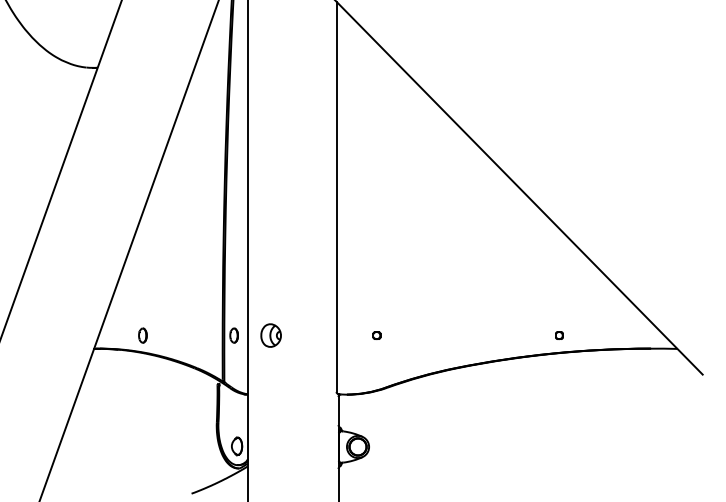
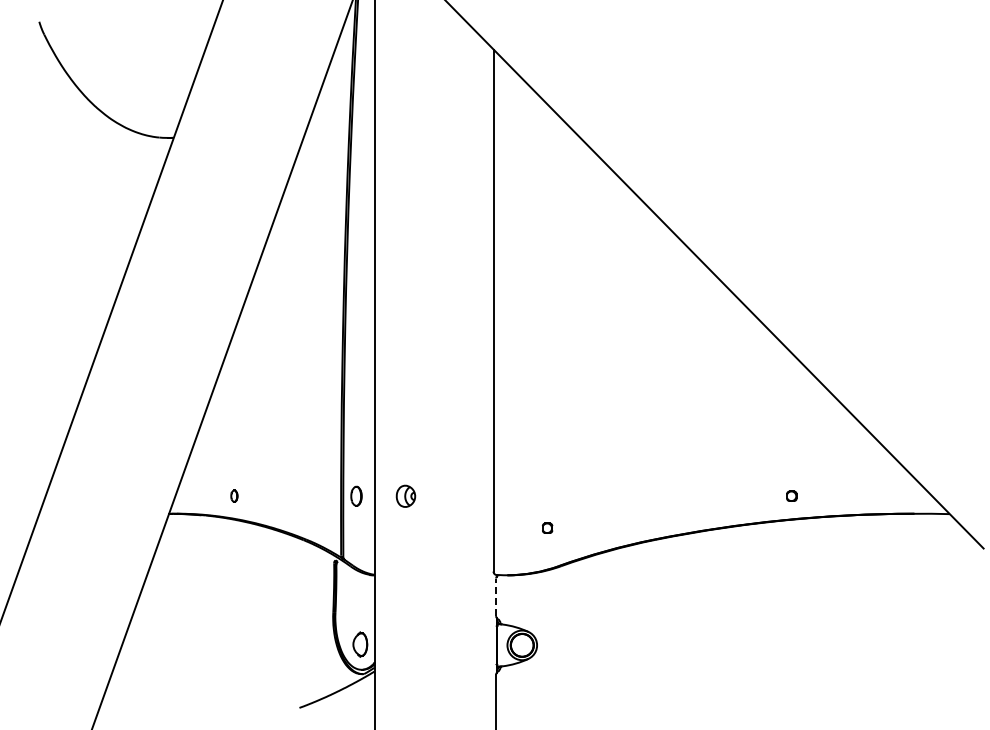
part: (143, 335) -> (234, 495), size x0.6
part: (270, 335) -> (405, 496), size x0.7
part: (376, 335) -> (547, 527), moved
line: (338, 411) -> (496, 597), solid -> dashed

